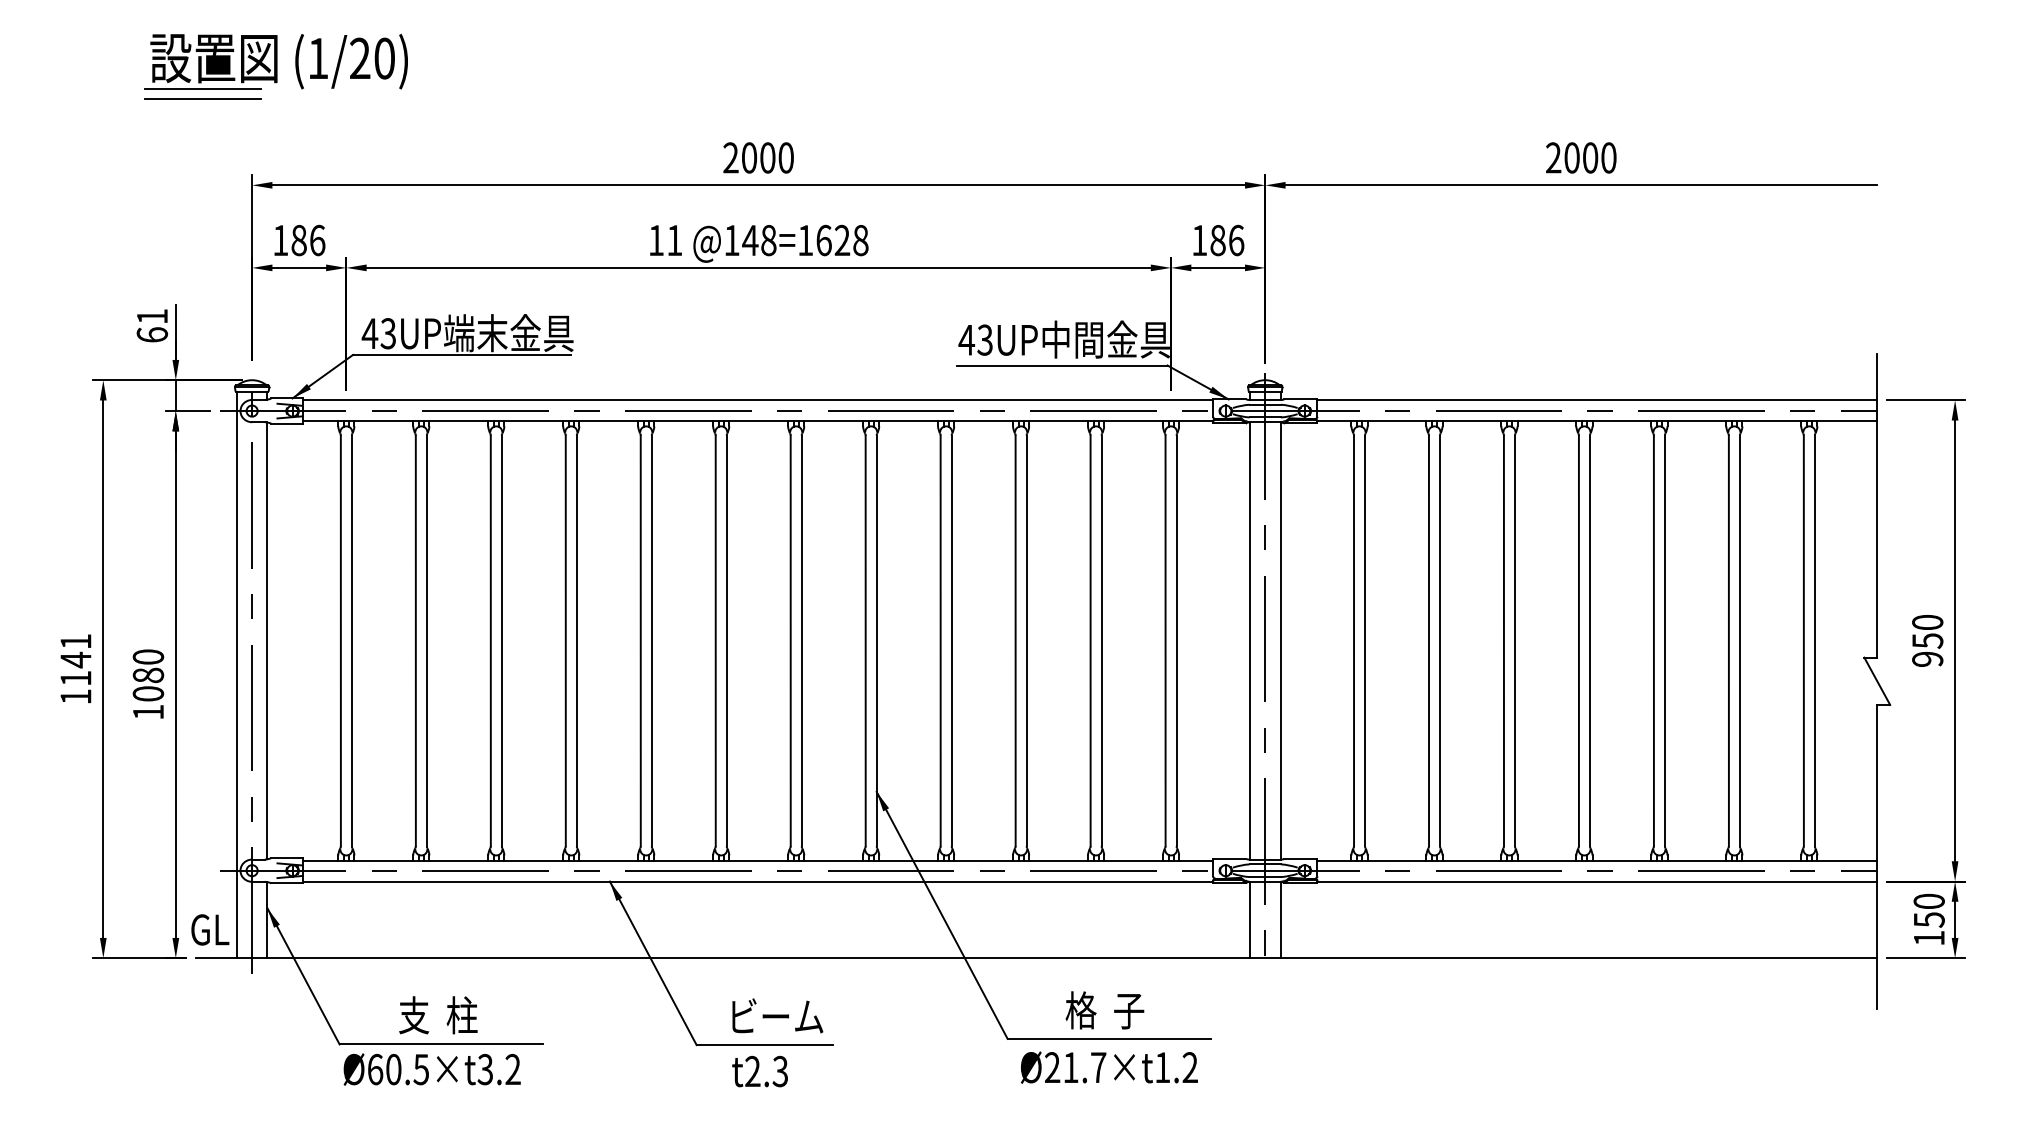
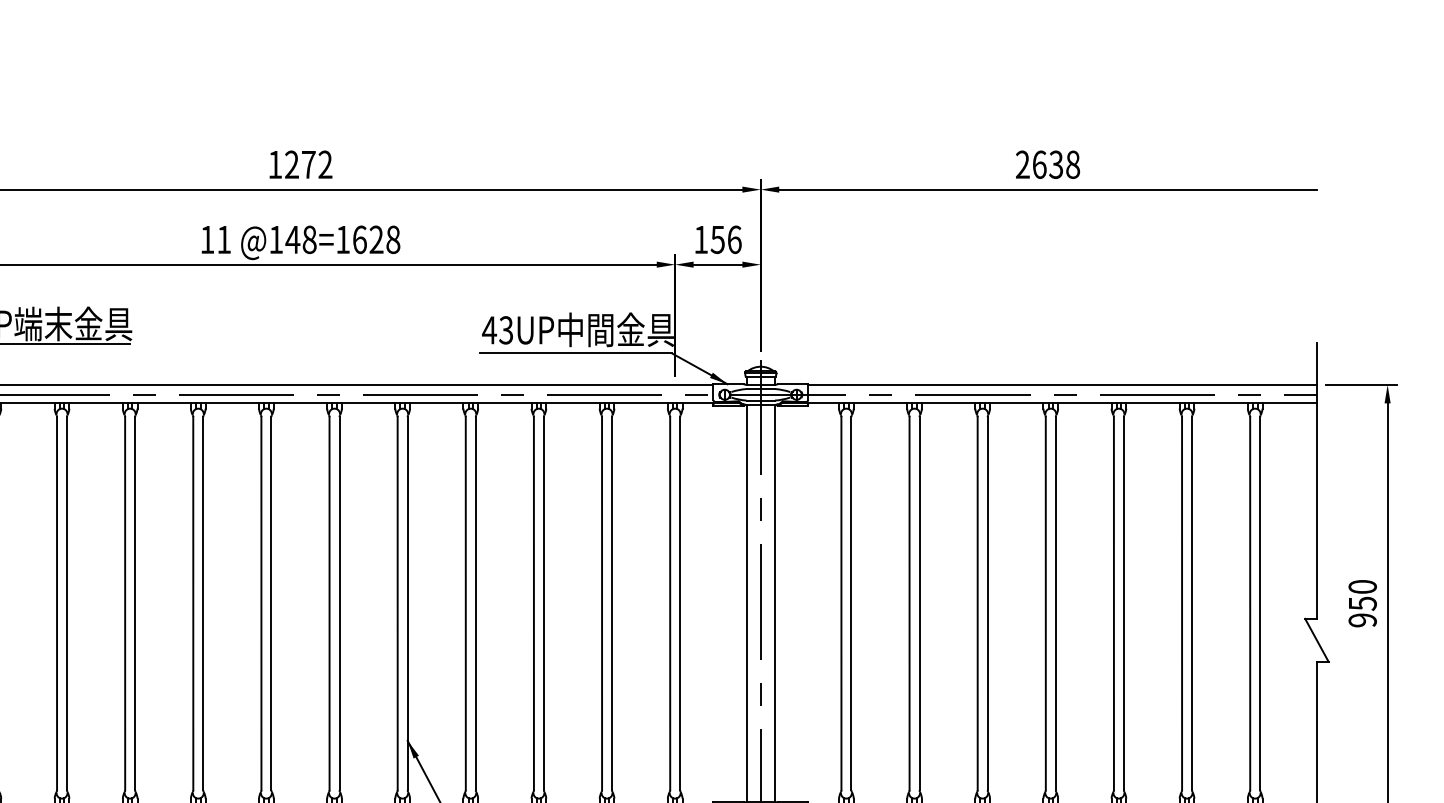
text: (758, 157) -> (300, 164), 2000 -> 1272
text: (1590, 157) -> (1056, 164), 2000 -> 2638
text: (1217, 240) -> (717, 239), 186 -> 156

